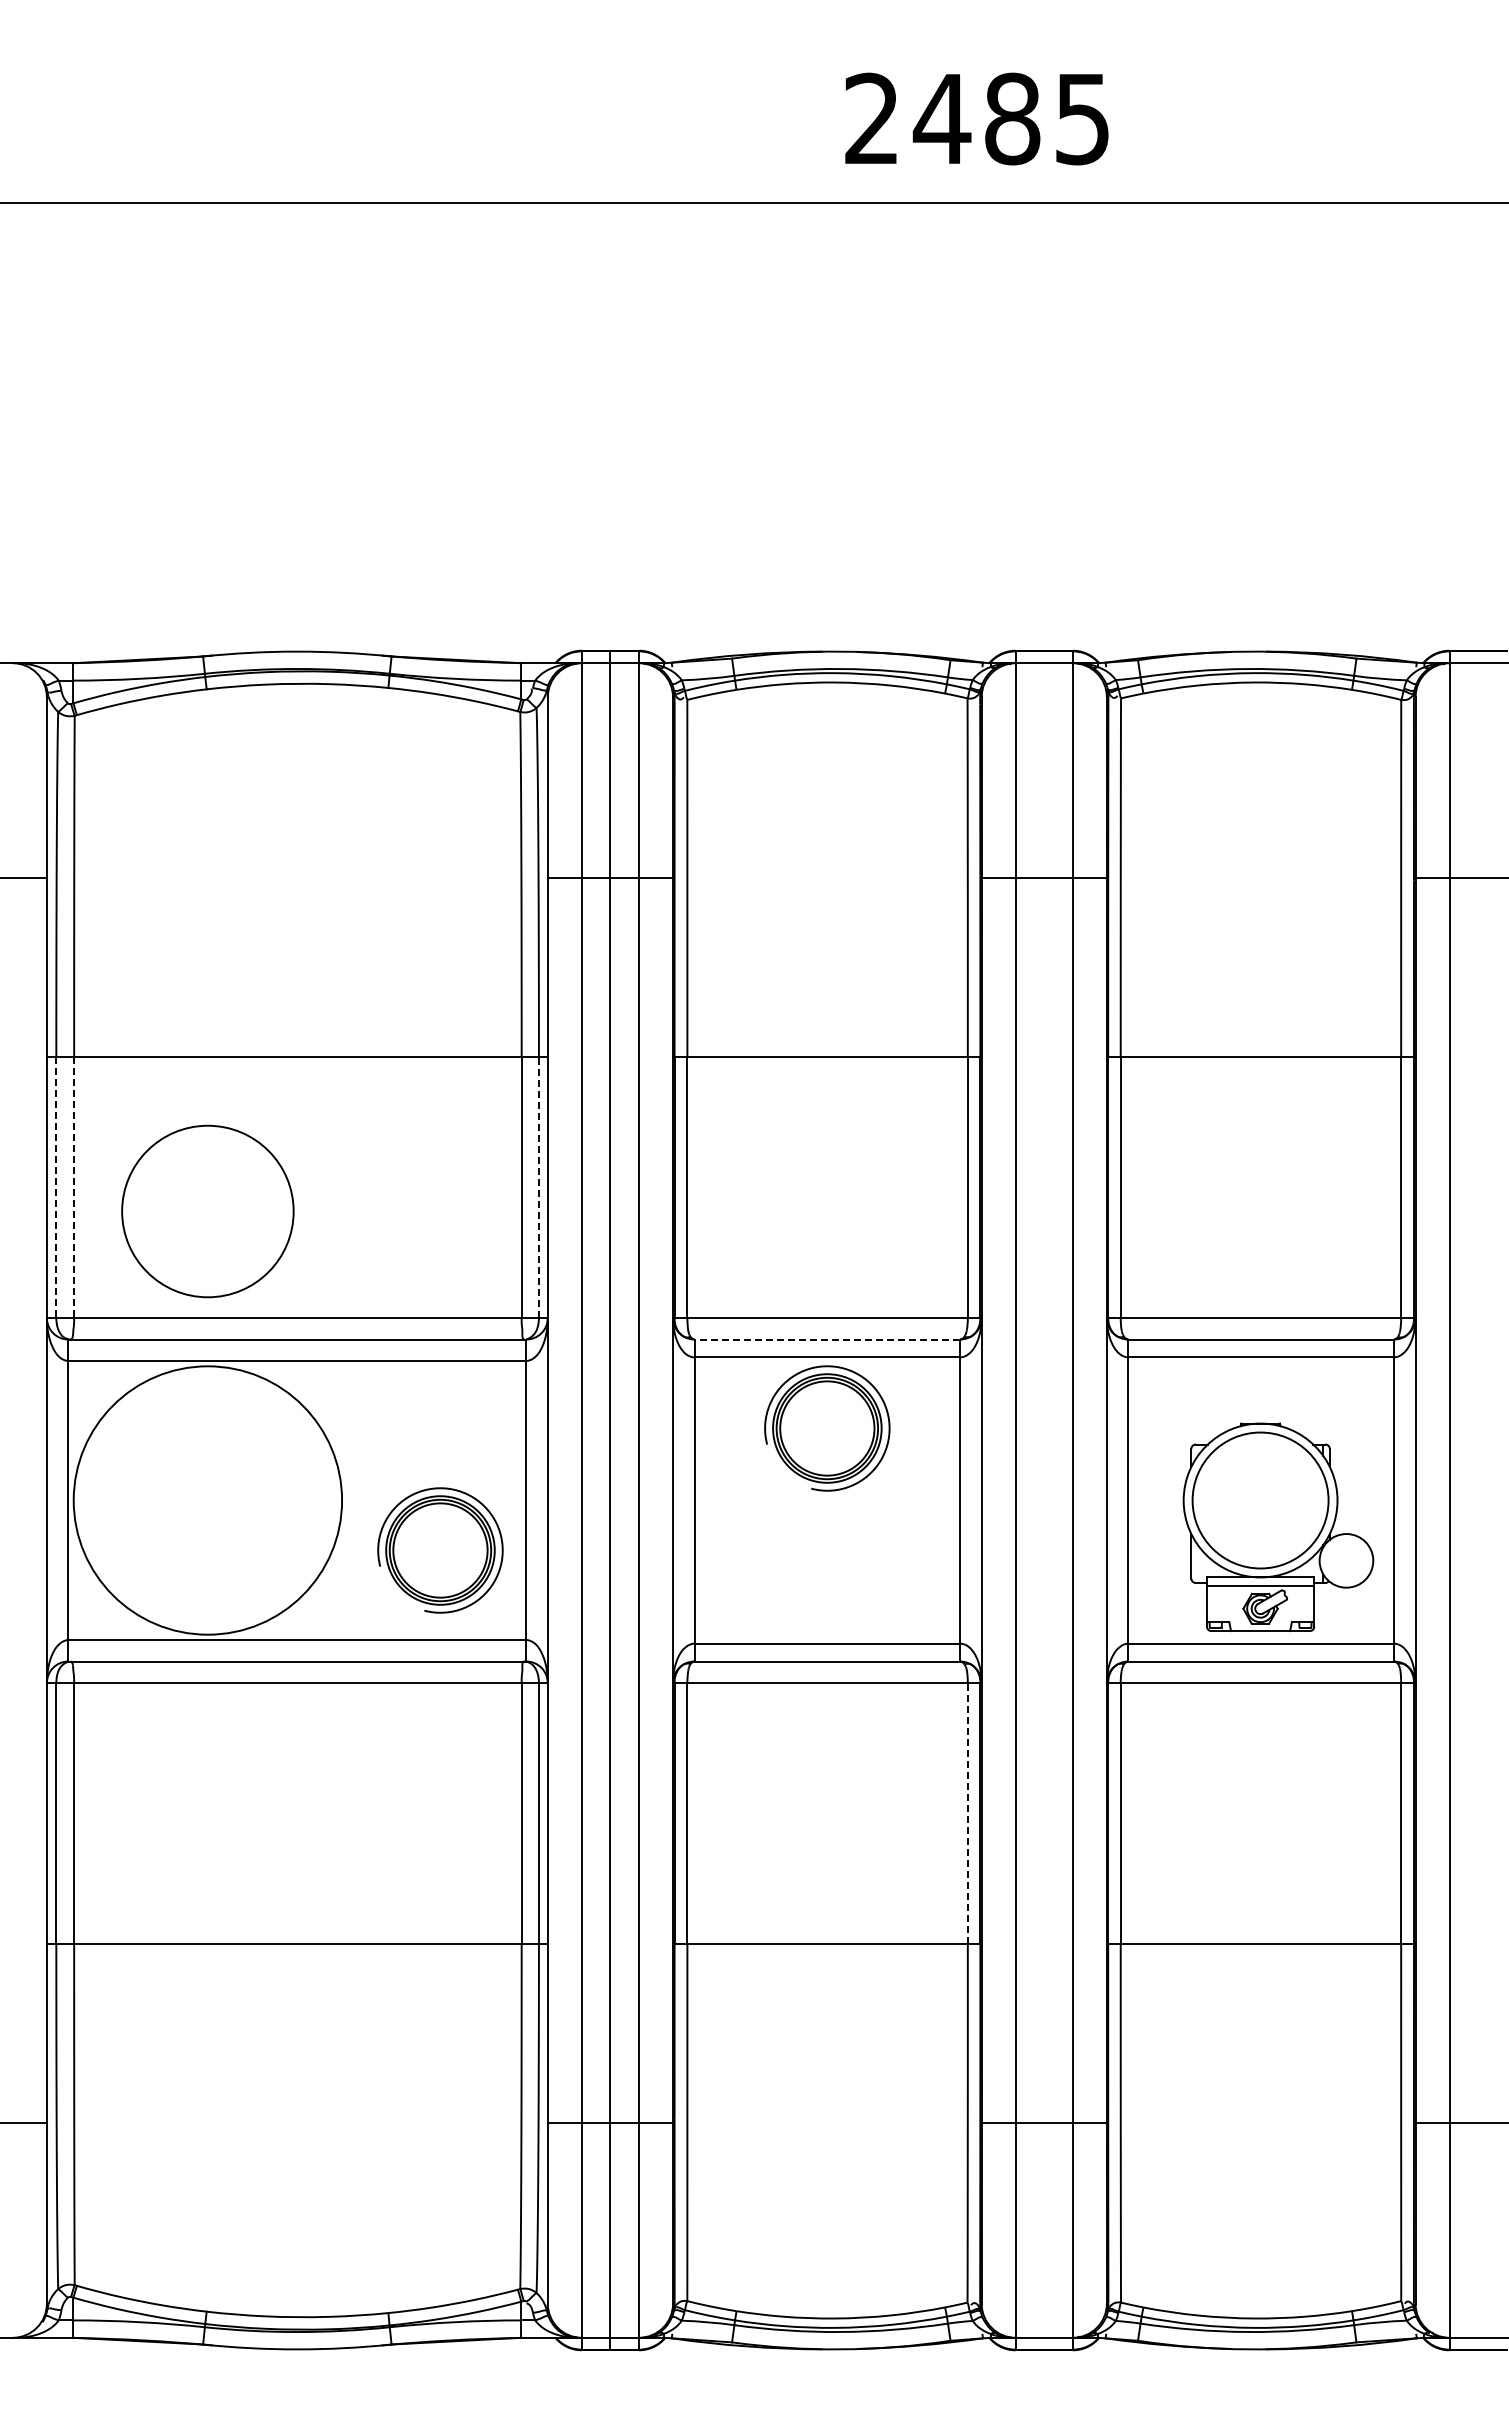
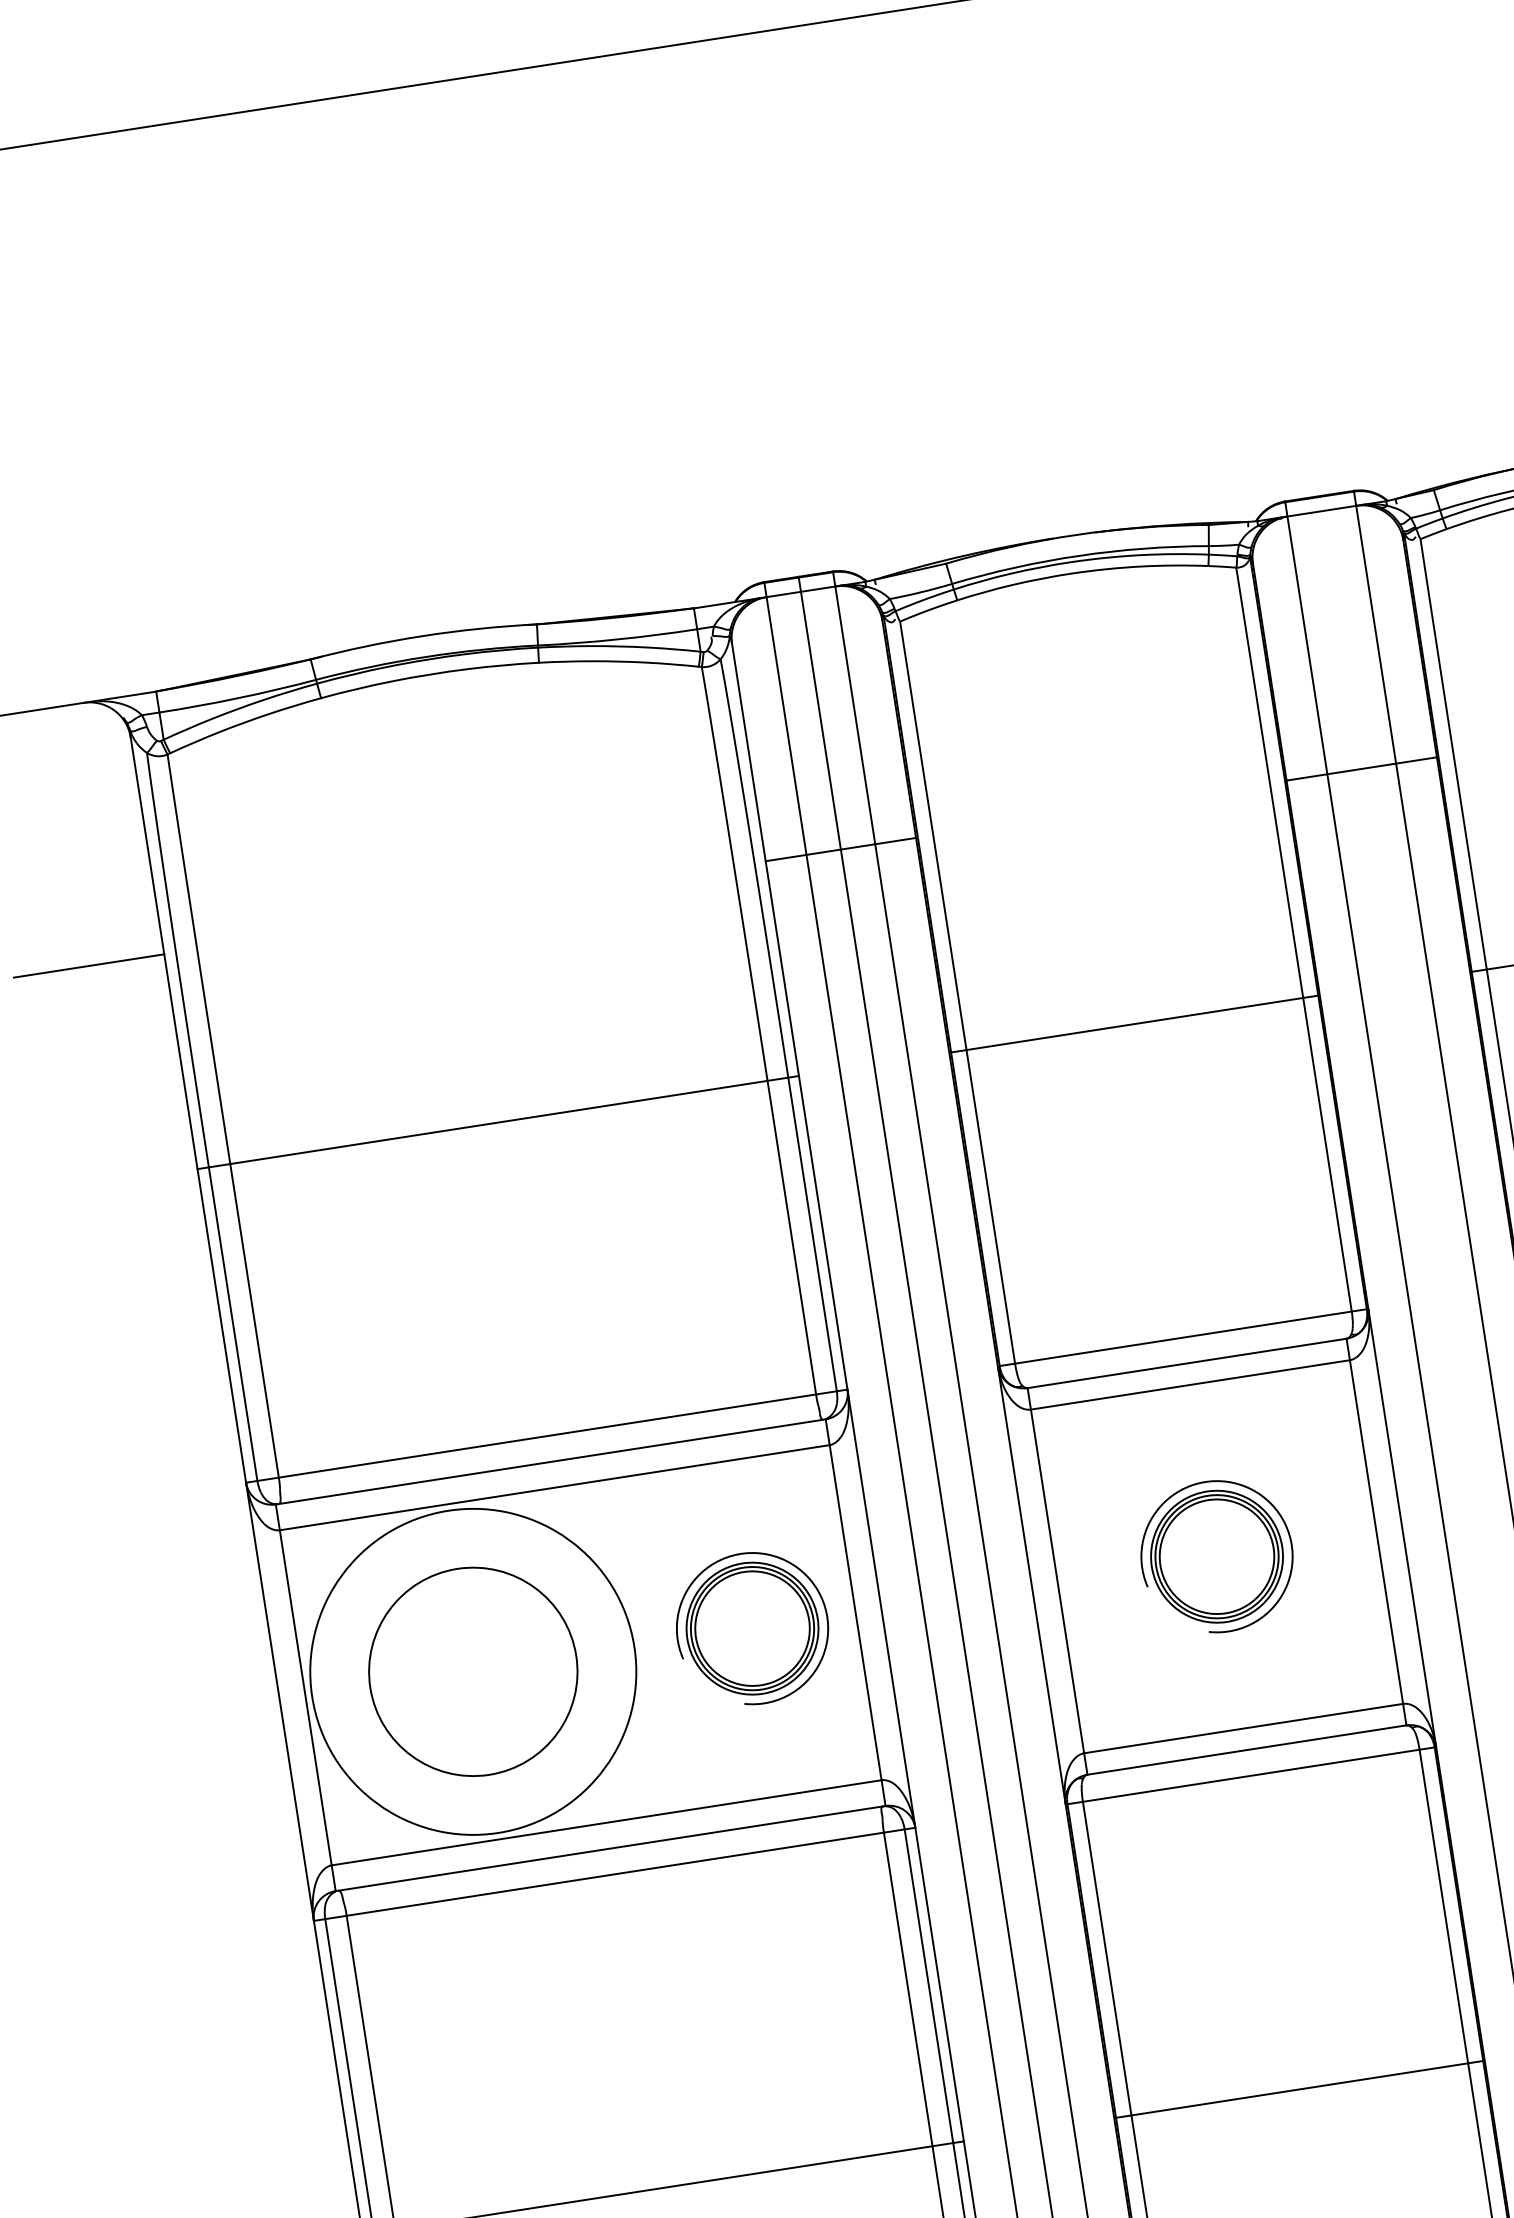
line: (56, 1187) -> (233, 1324), dashed -> solid
line: (74, 1187) -> (254, 1320), dashed -> solid
line: (538, 1187) -> (812, 1234), dashed -> solid
circle: (207, 1211) -> (472, 1671), moved
line: (827, 1339) -> (1187, 1363), dashed -> solid
part: (827, 1428) -> (1217, 1556), moved
part: (440, 1550) -> (752, 1628), moved
line: (967, 1813) -> (1443, 1906), dashed -> solid

